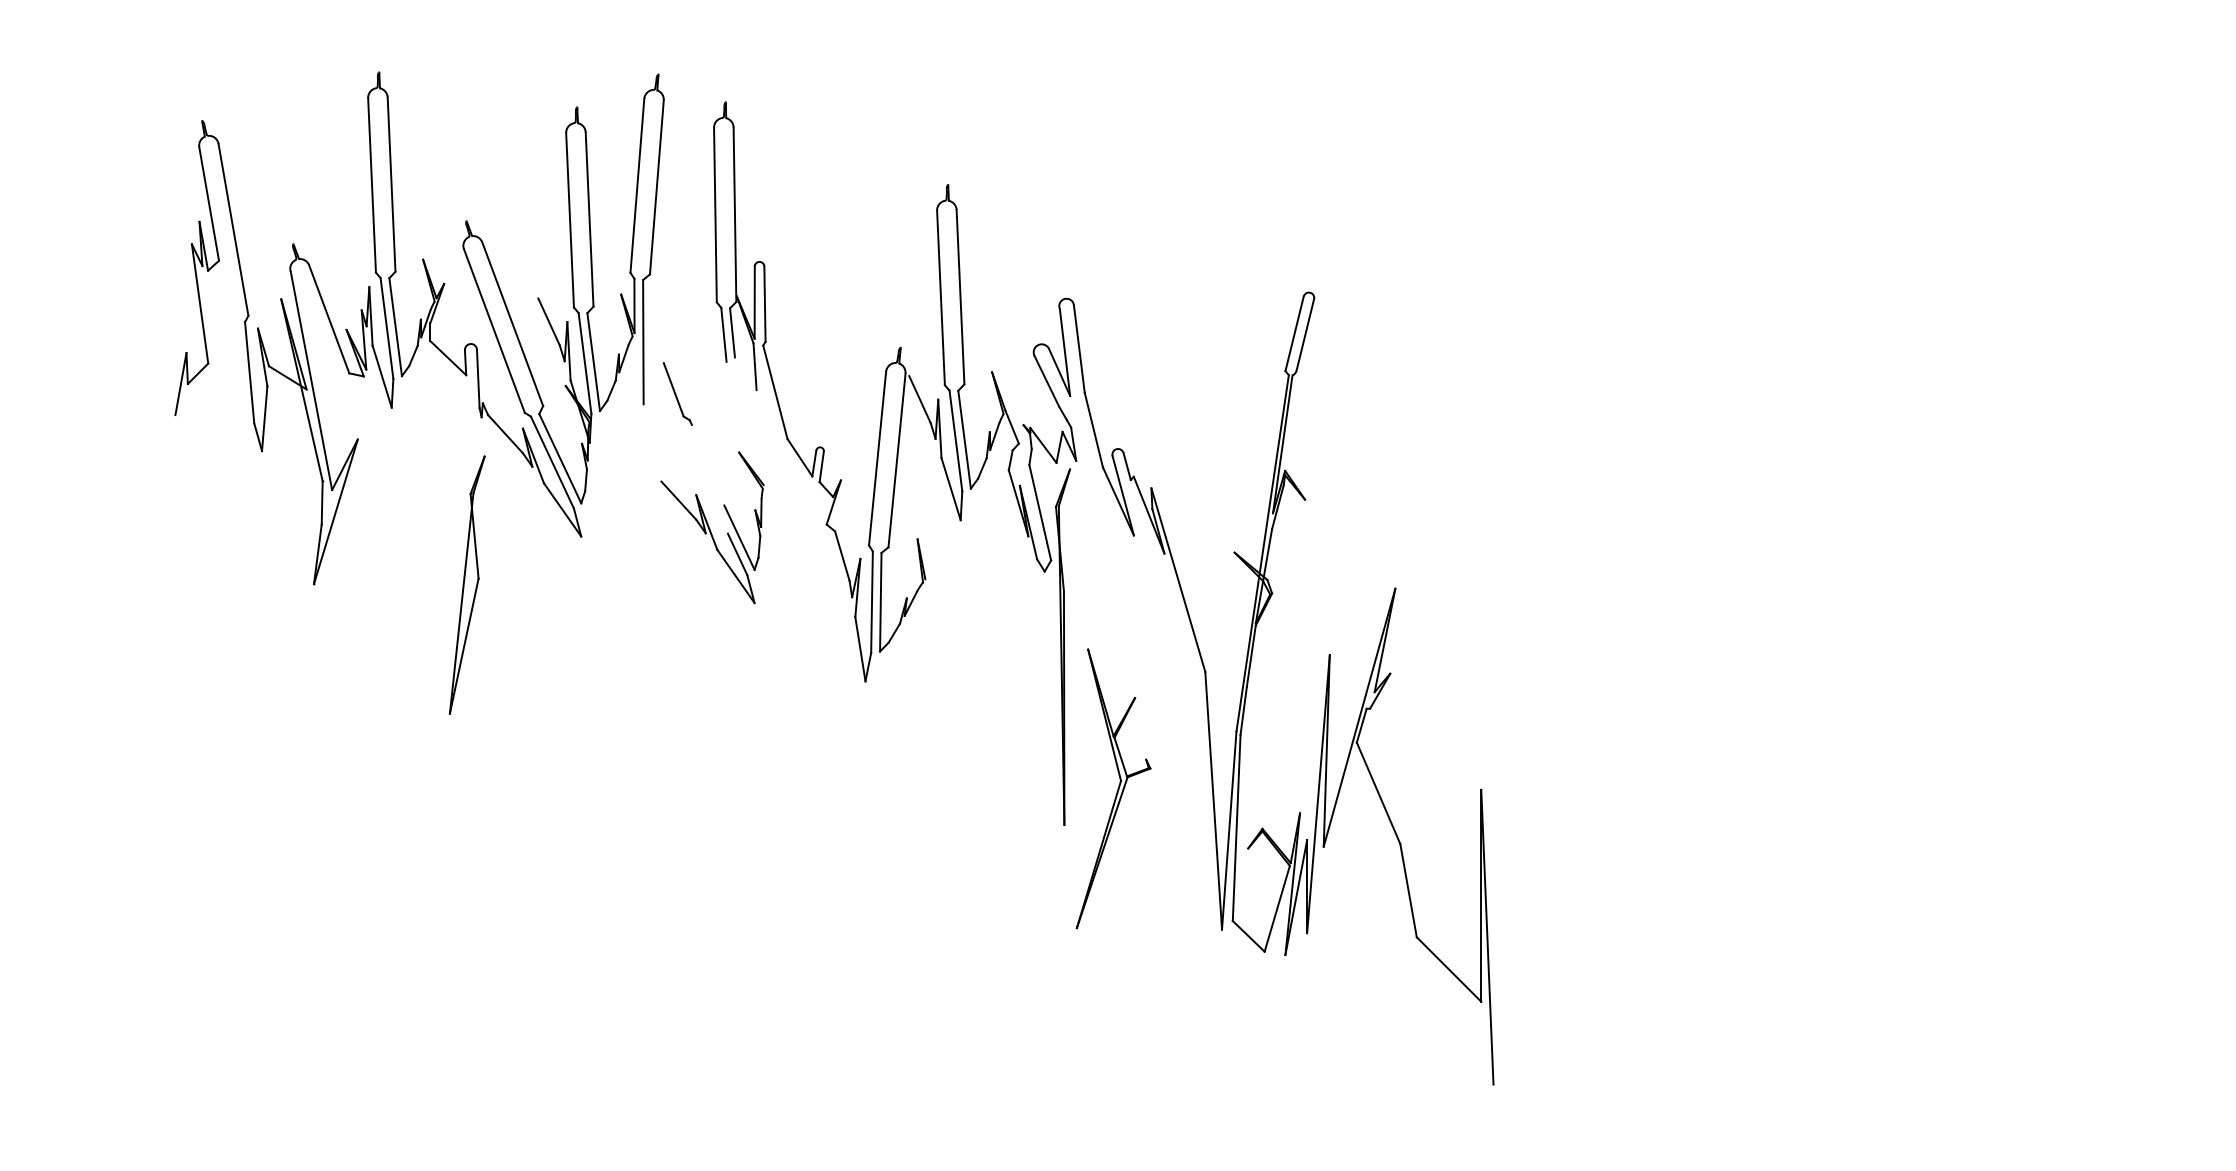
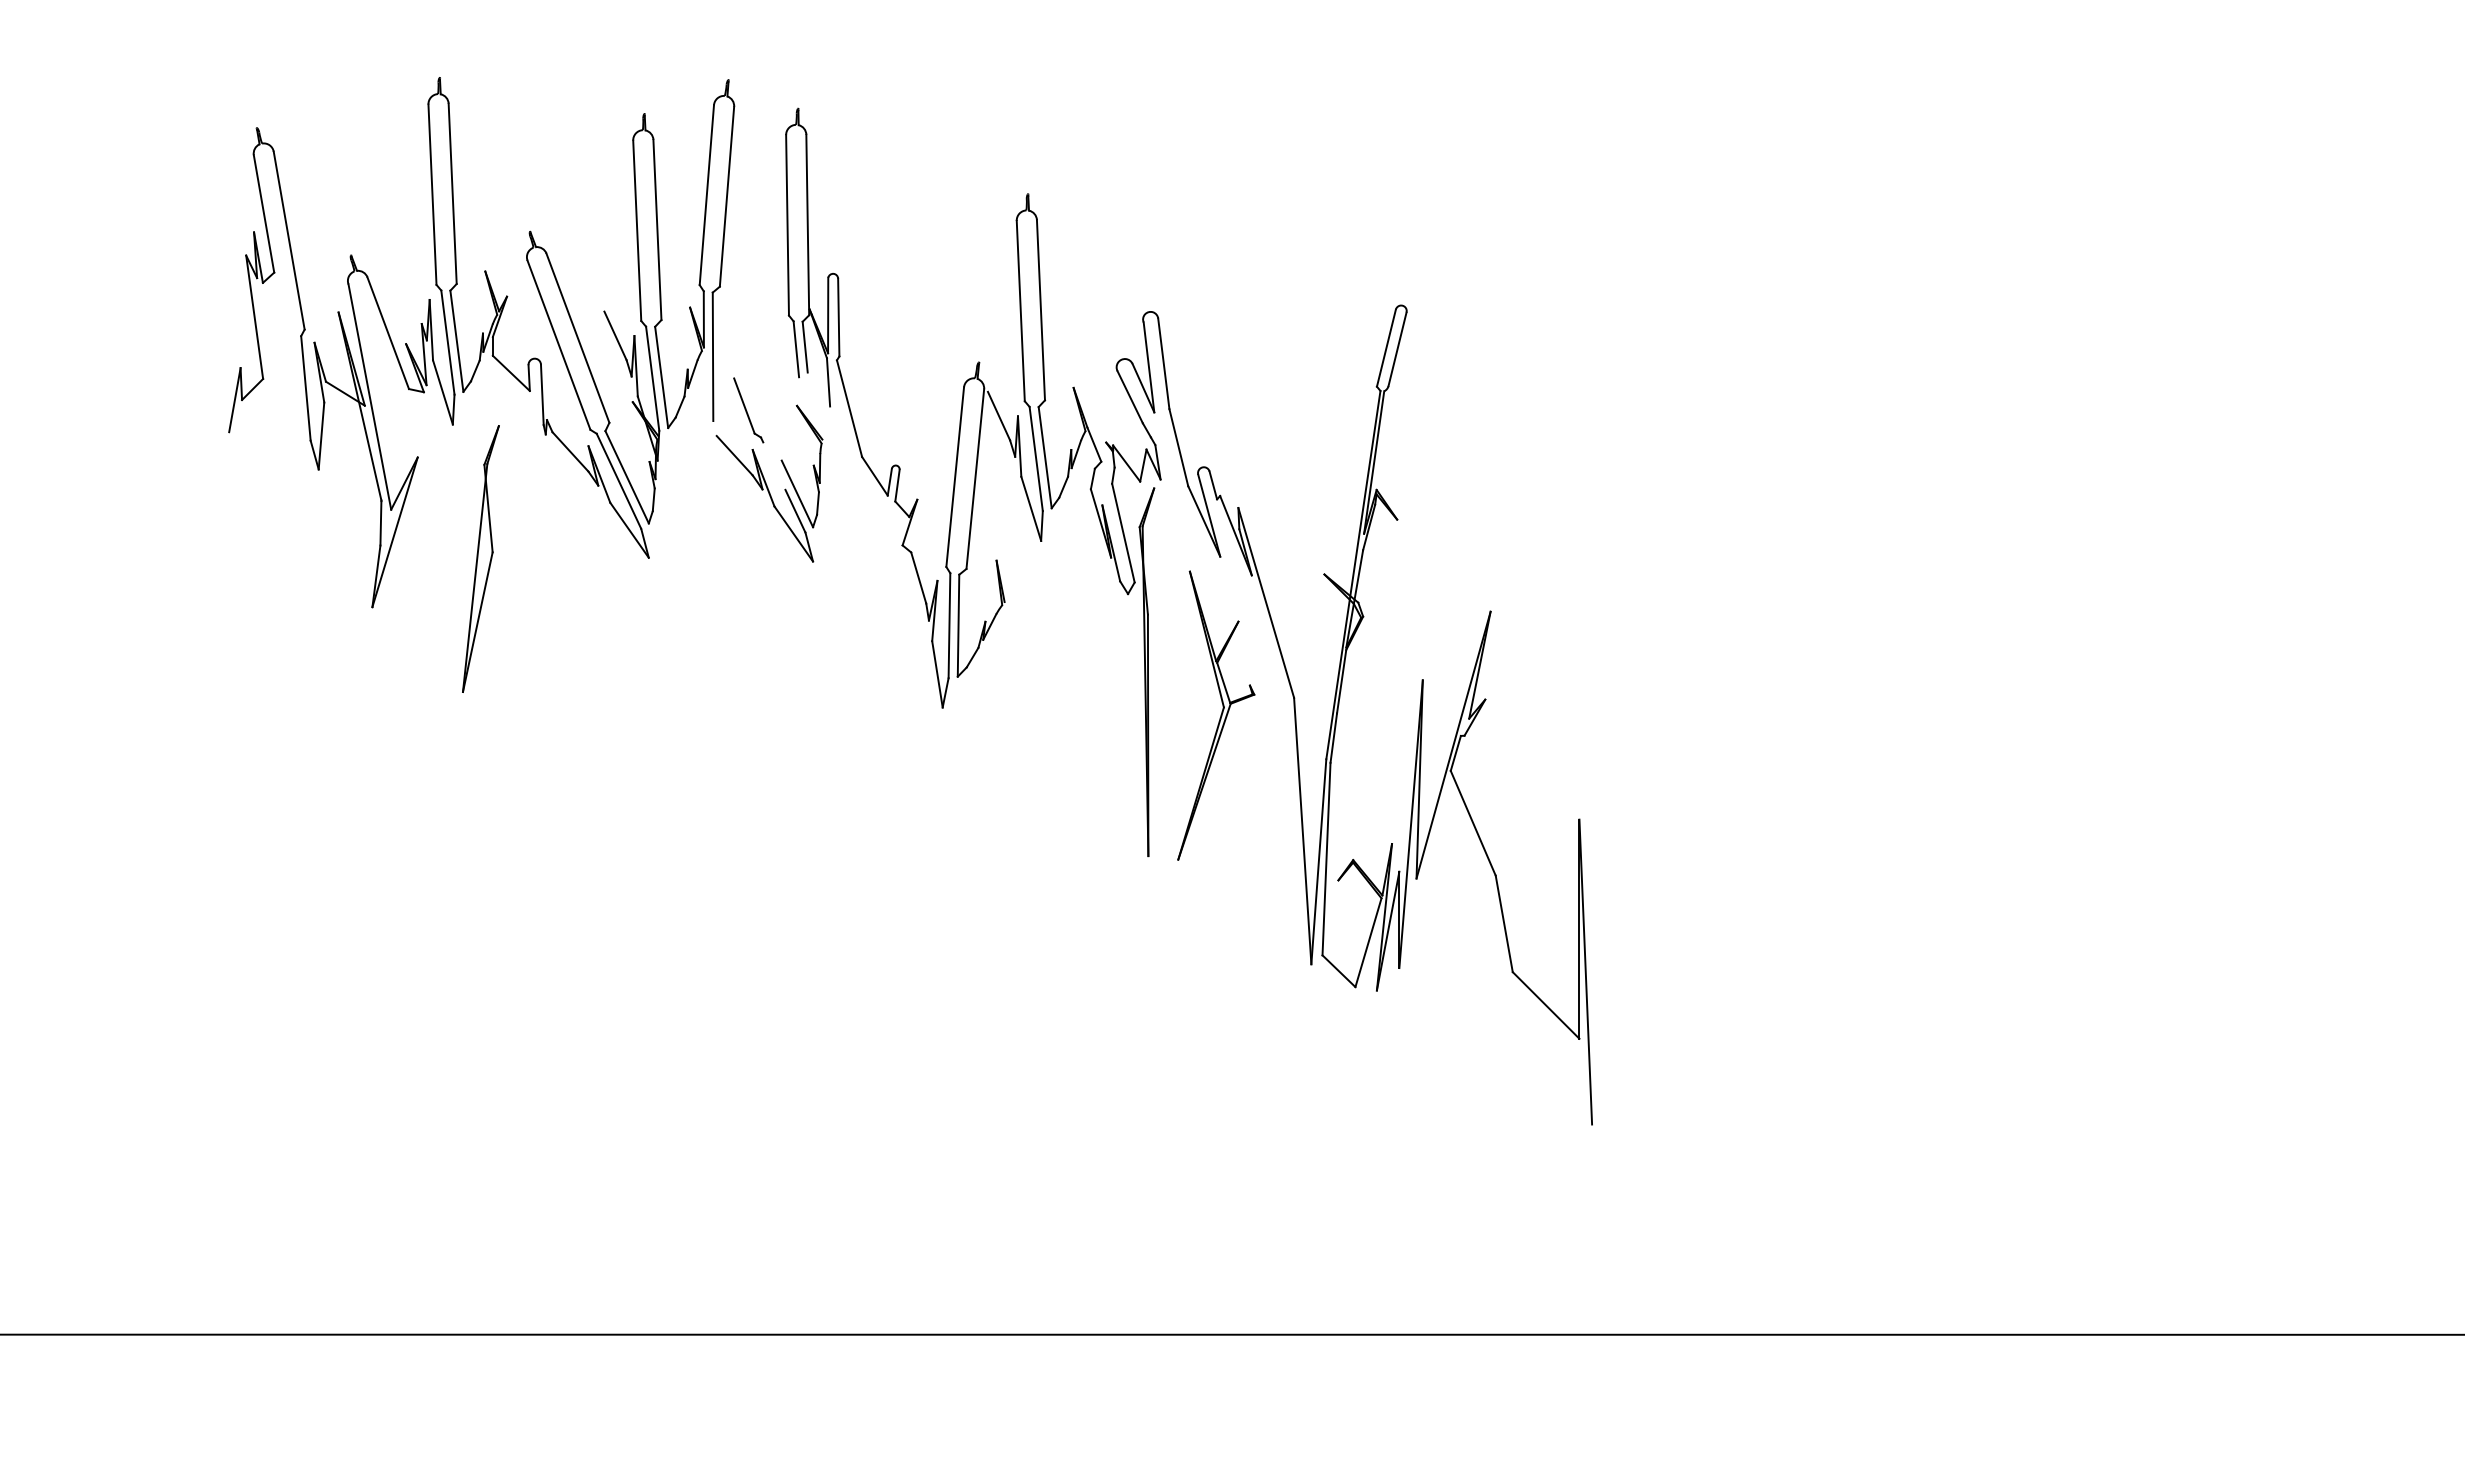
part: (712, 527) -> (769, 483), moved
part: (466, 584) -> (480, 558), moved
part: (1113, 788) -> (1216, 715), moved

